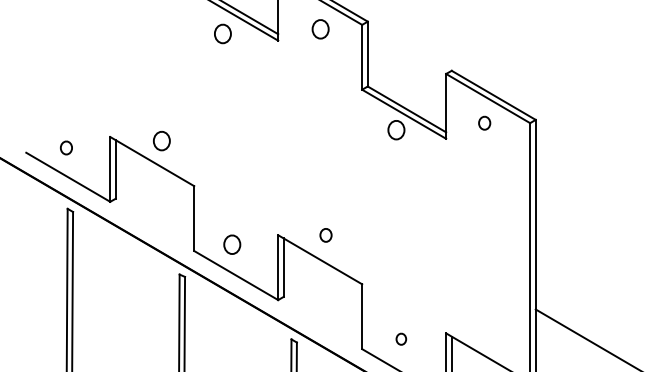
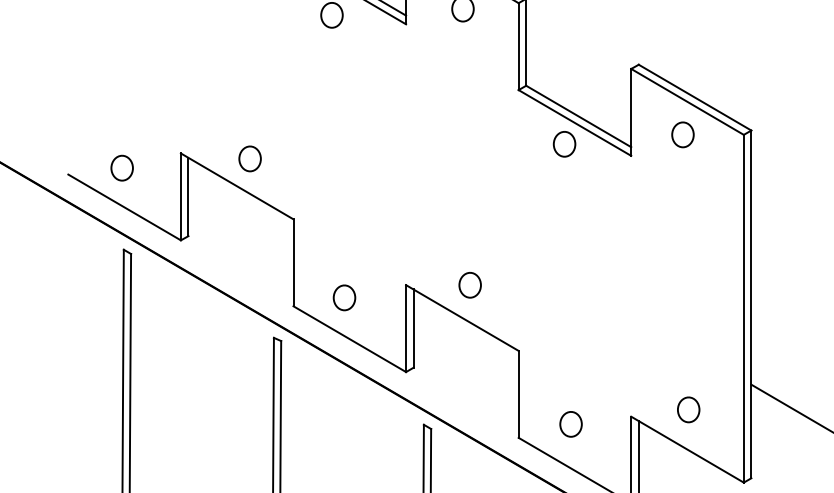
circle: (484, 123) -> (682, 135), size x1.43
circle: (66, 147) -> (122, 167), size x1.43
circle: (325, 235) -> (469, 285), size x1.43
circle: (488, 328) -> (688, 410), added
circle: (401, 339) -> (571, 424), size x1.67

